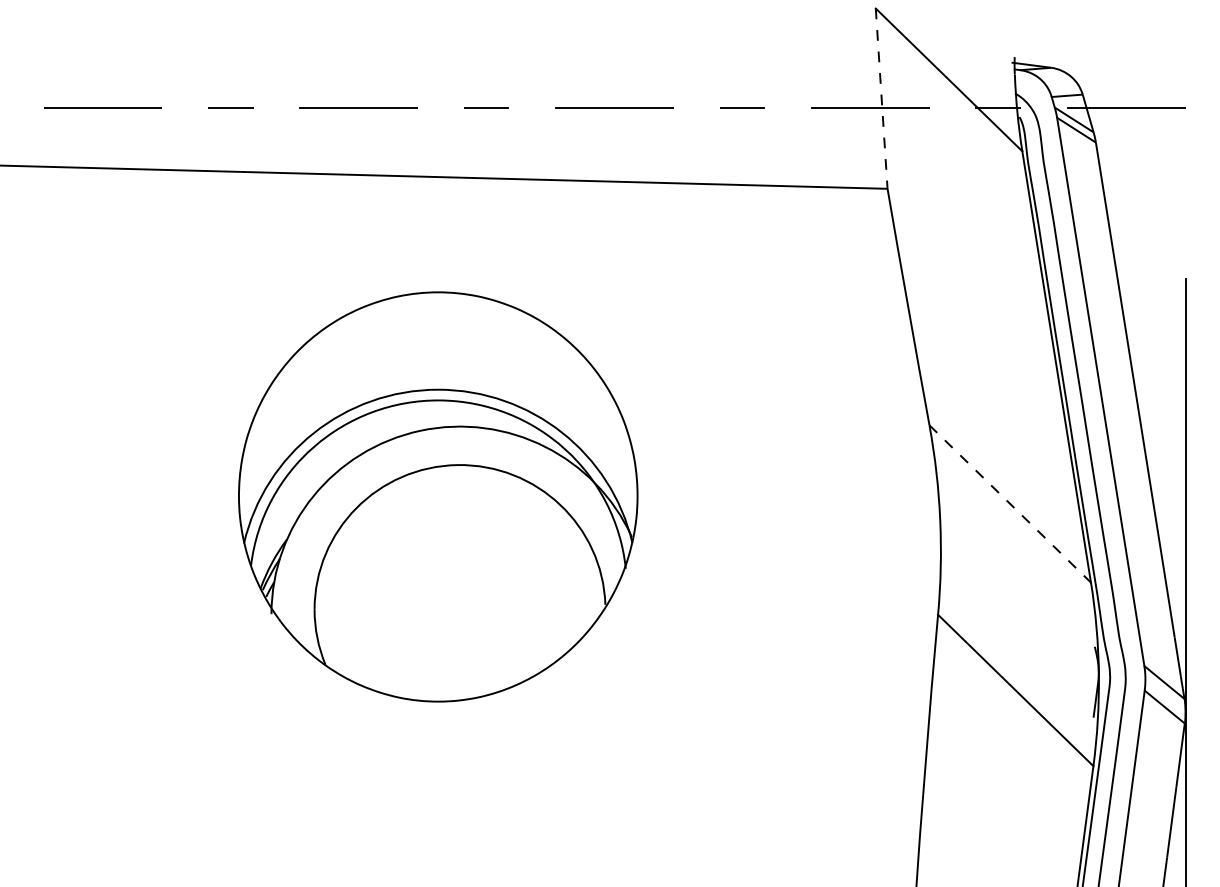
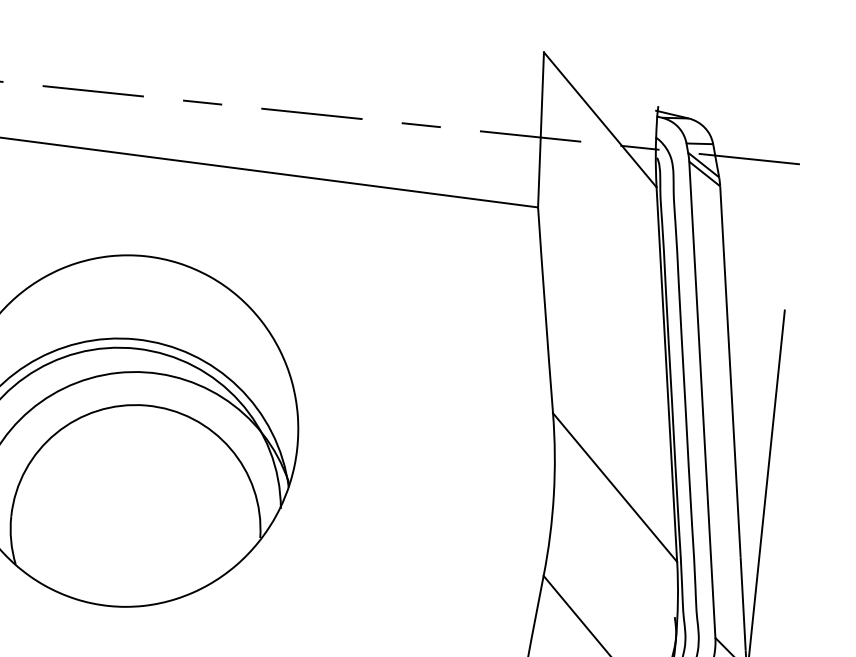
line: (881, 99) -> (540, 130), dashed -> solid
line: (1010, 503) -> (615, 487), dashed -> solid

